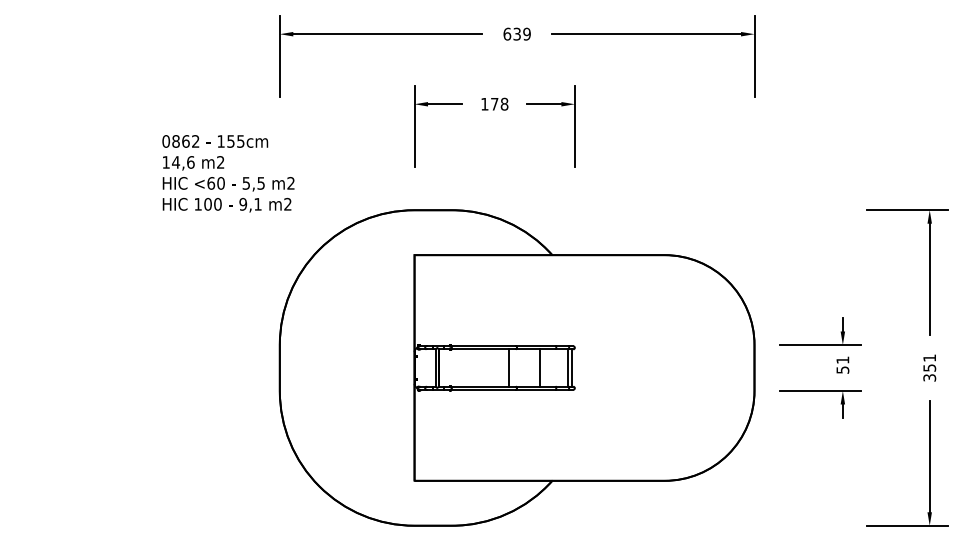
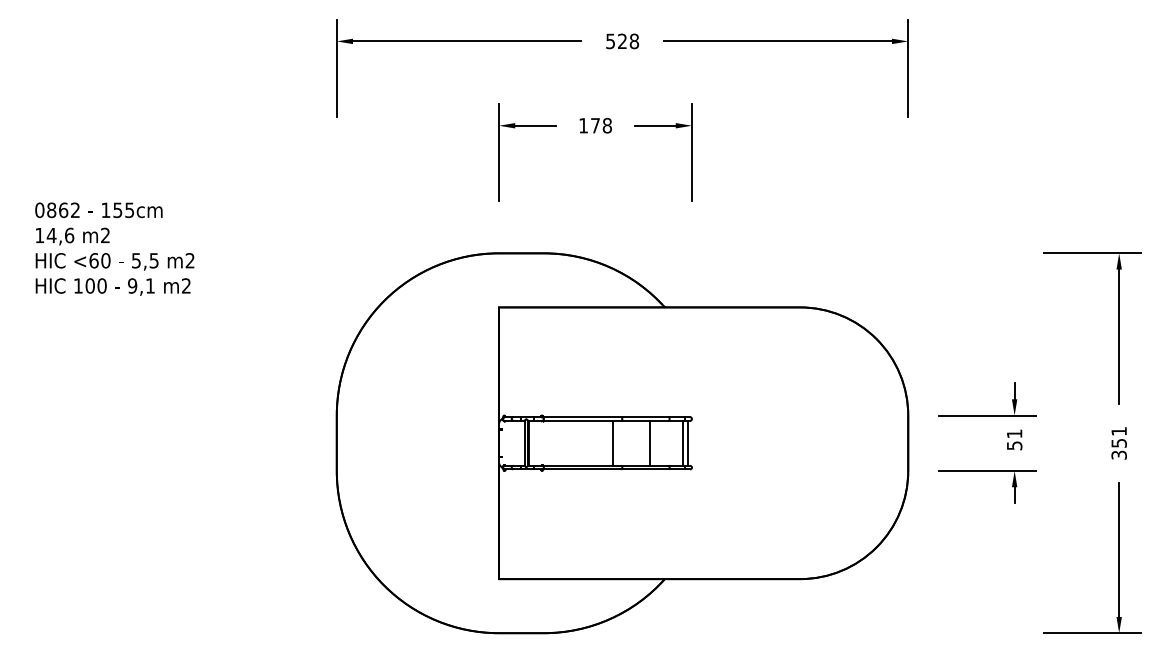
text: (516, 33) -> (621, 40), 639 -> 528
text: (228, 173) -> (114, 248), moved

